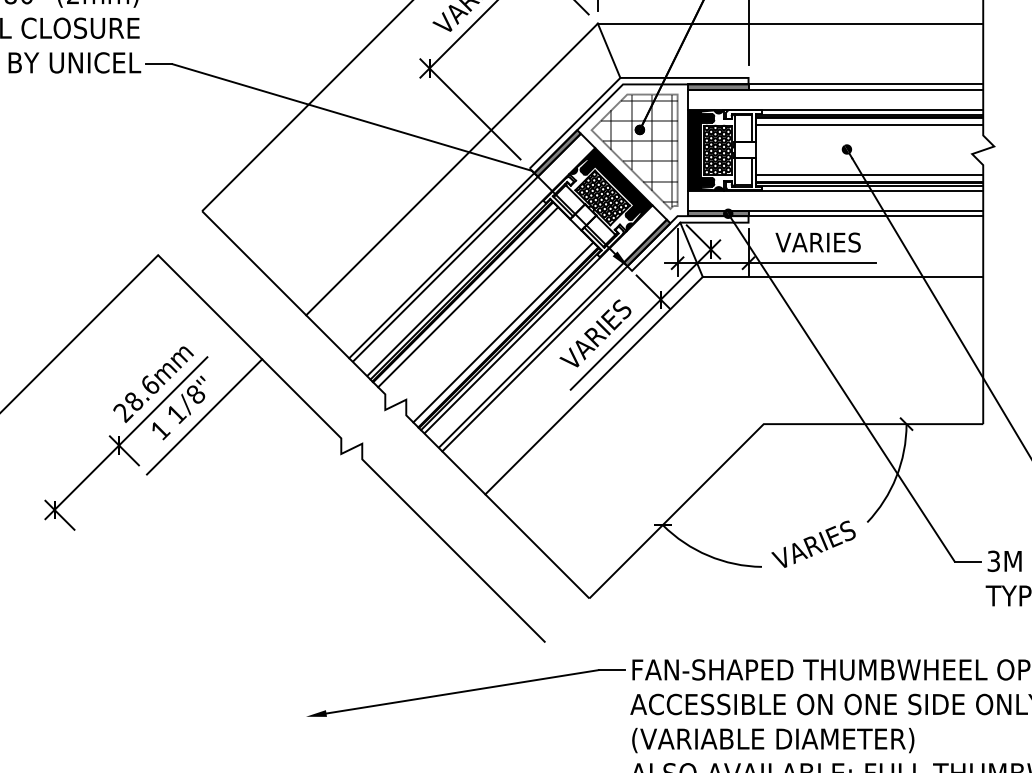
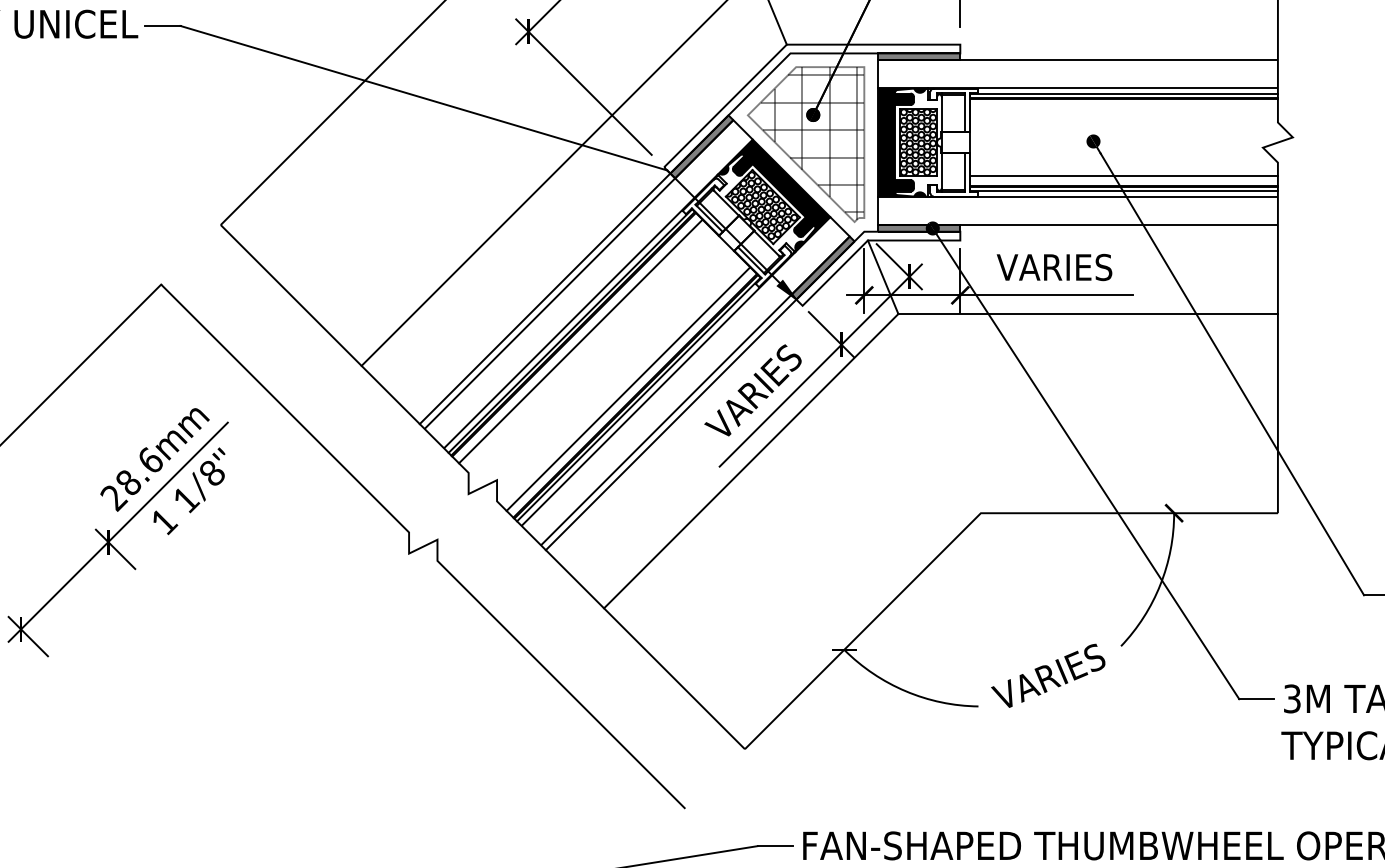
line: (865, 84) -> (1118, 53), removed
line: (869, 125) -> (1124, 109), removed
line: (865, 216) -> (1118, 232), removed
line: (204, 416) -> (223, 502), removed

